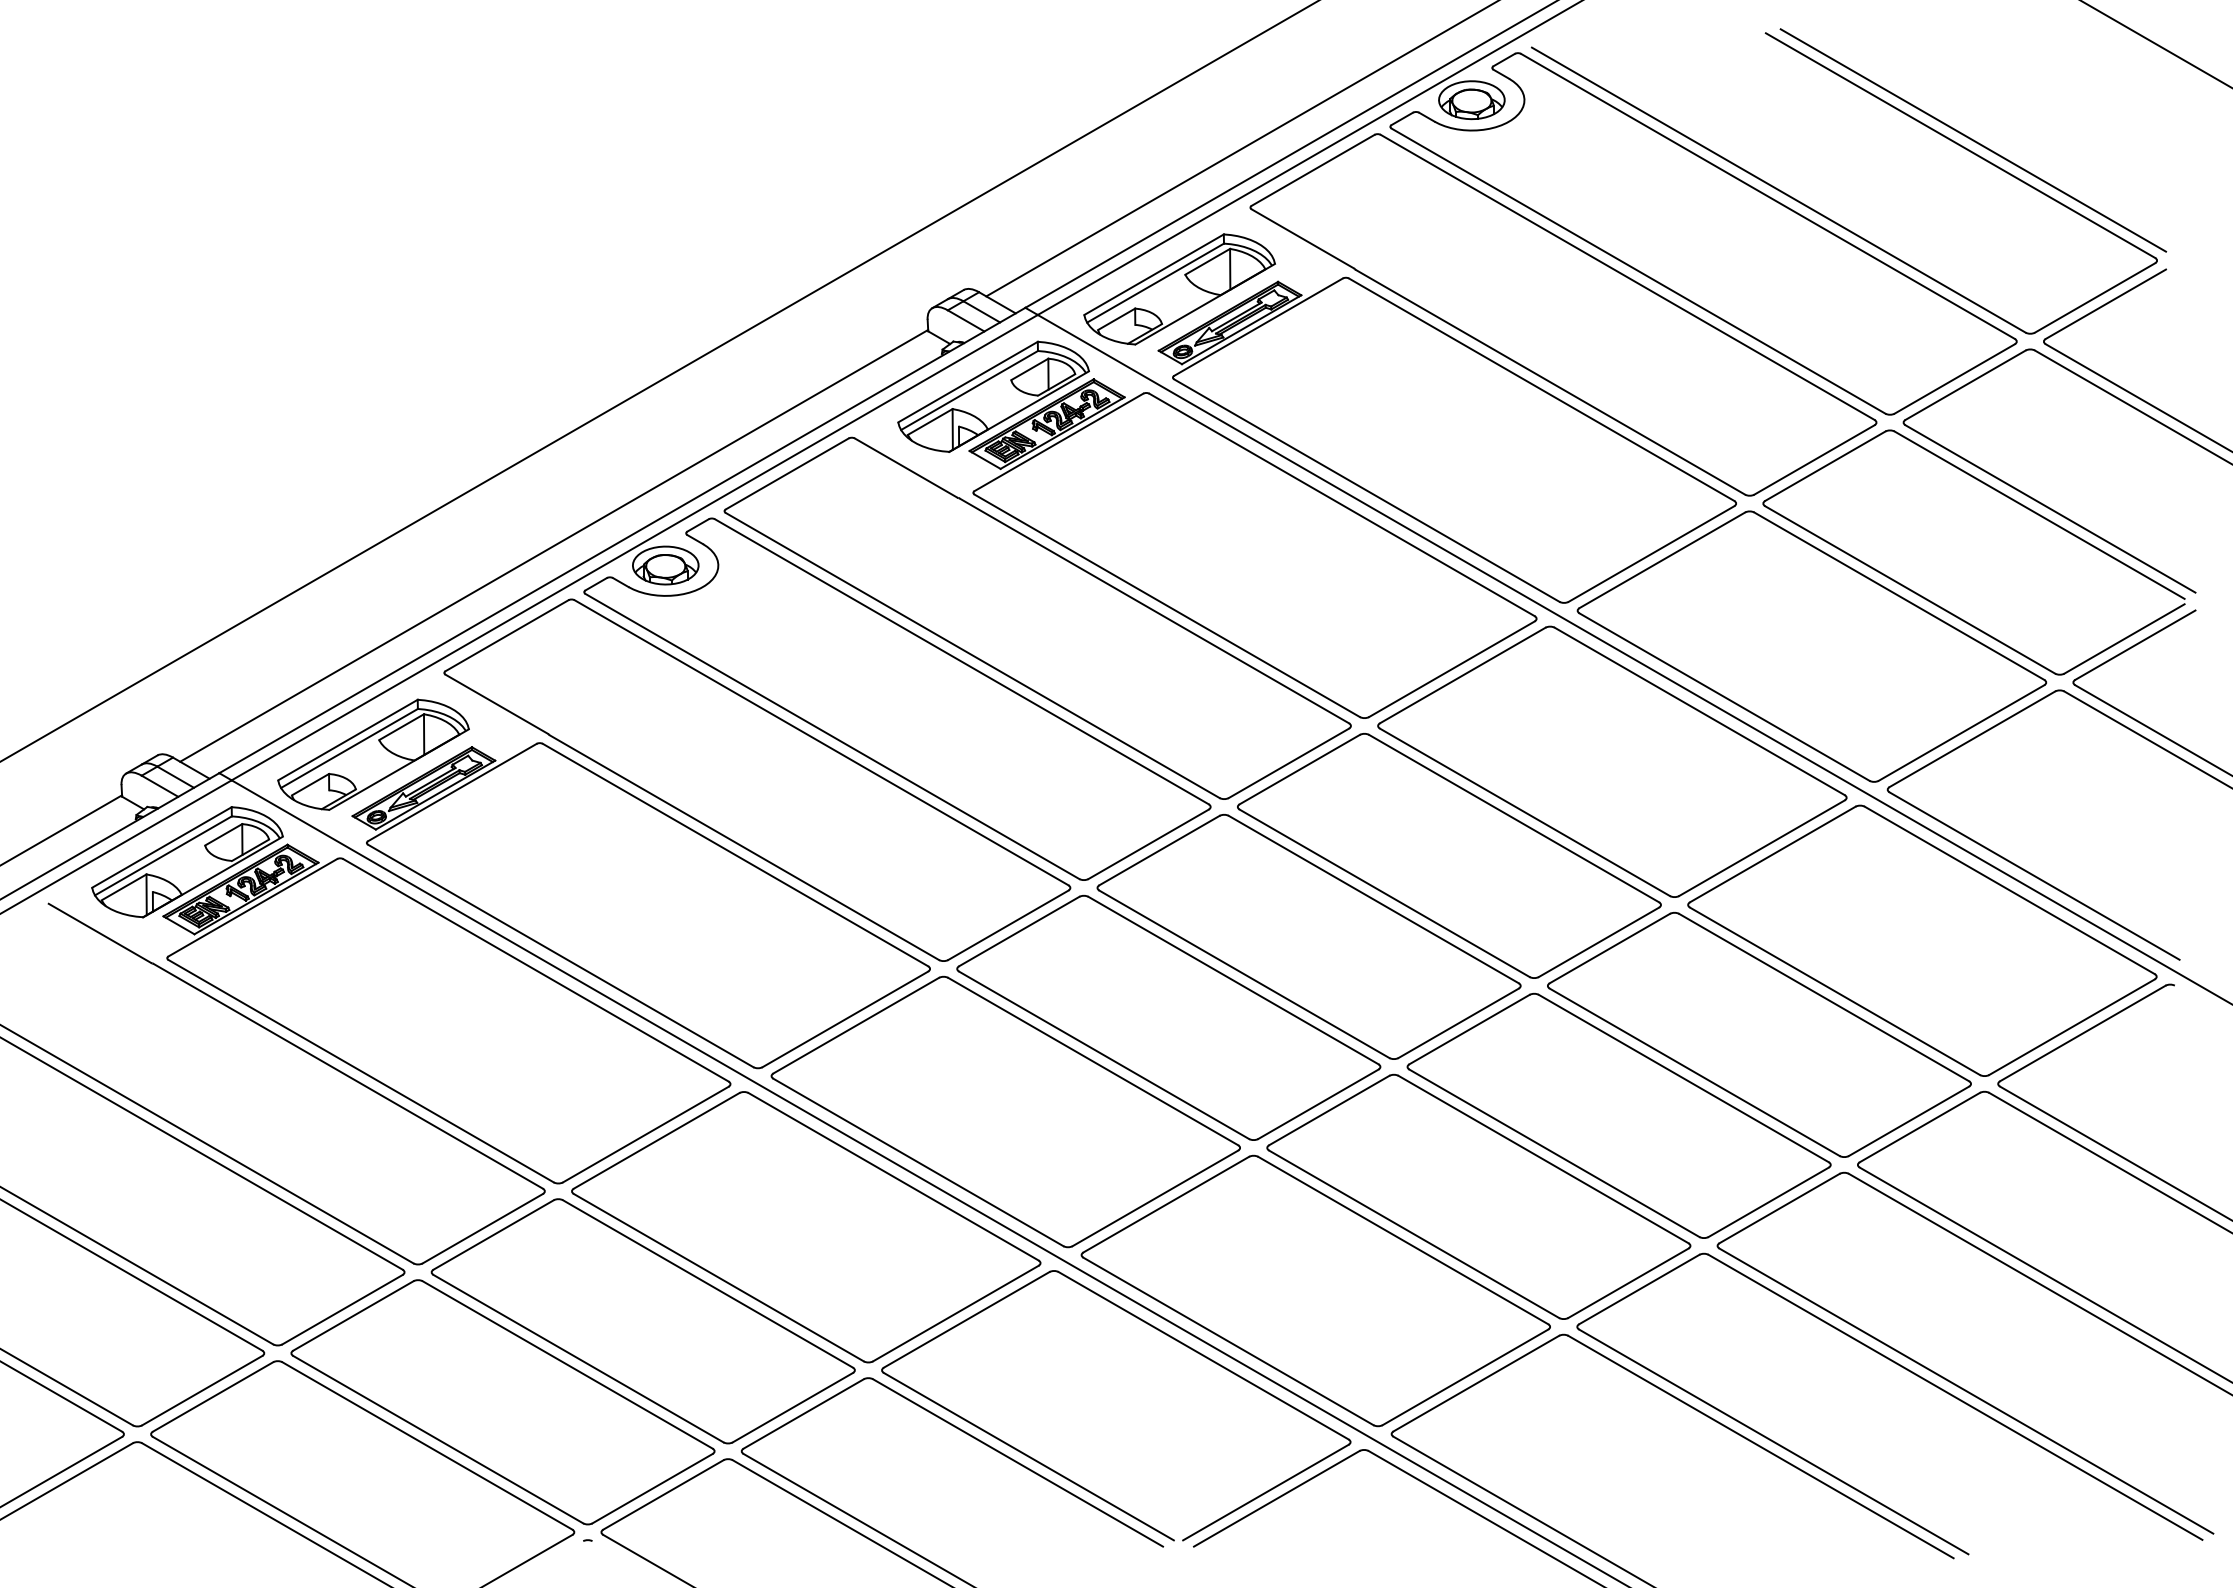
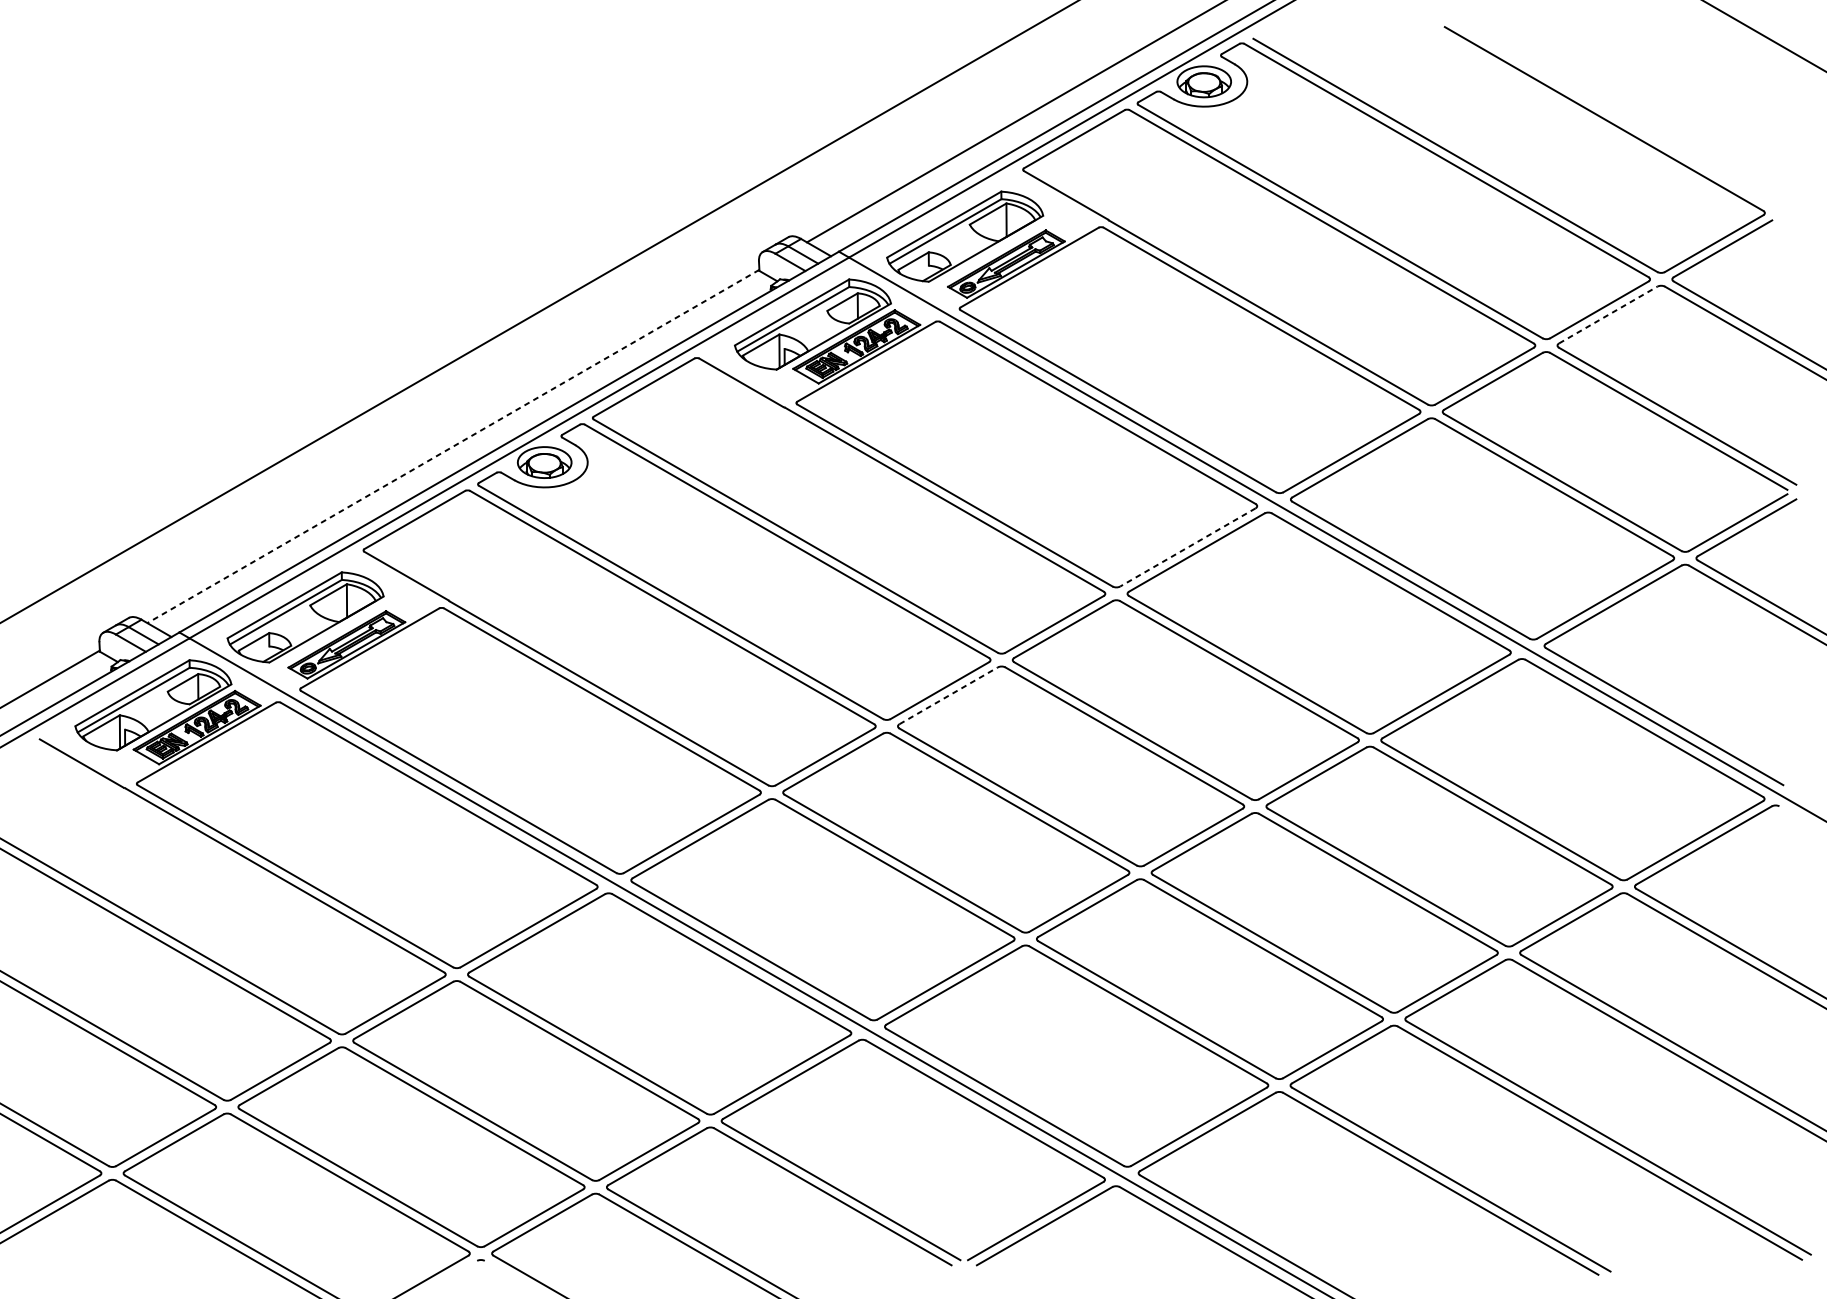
line: (1973, 140) -> (1614, 114), removed
line: (1966, 384) -> (1608, 314), solid -> dashed
line: (554, 545) -> (453, 446), solid -> dashed
line: (1451, 669) -> (1187, 547), solid -> dashed
line: (1159, 850) -> (948, 695), solid -> dashed

